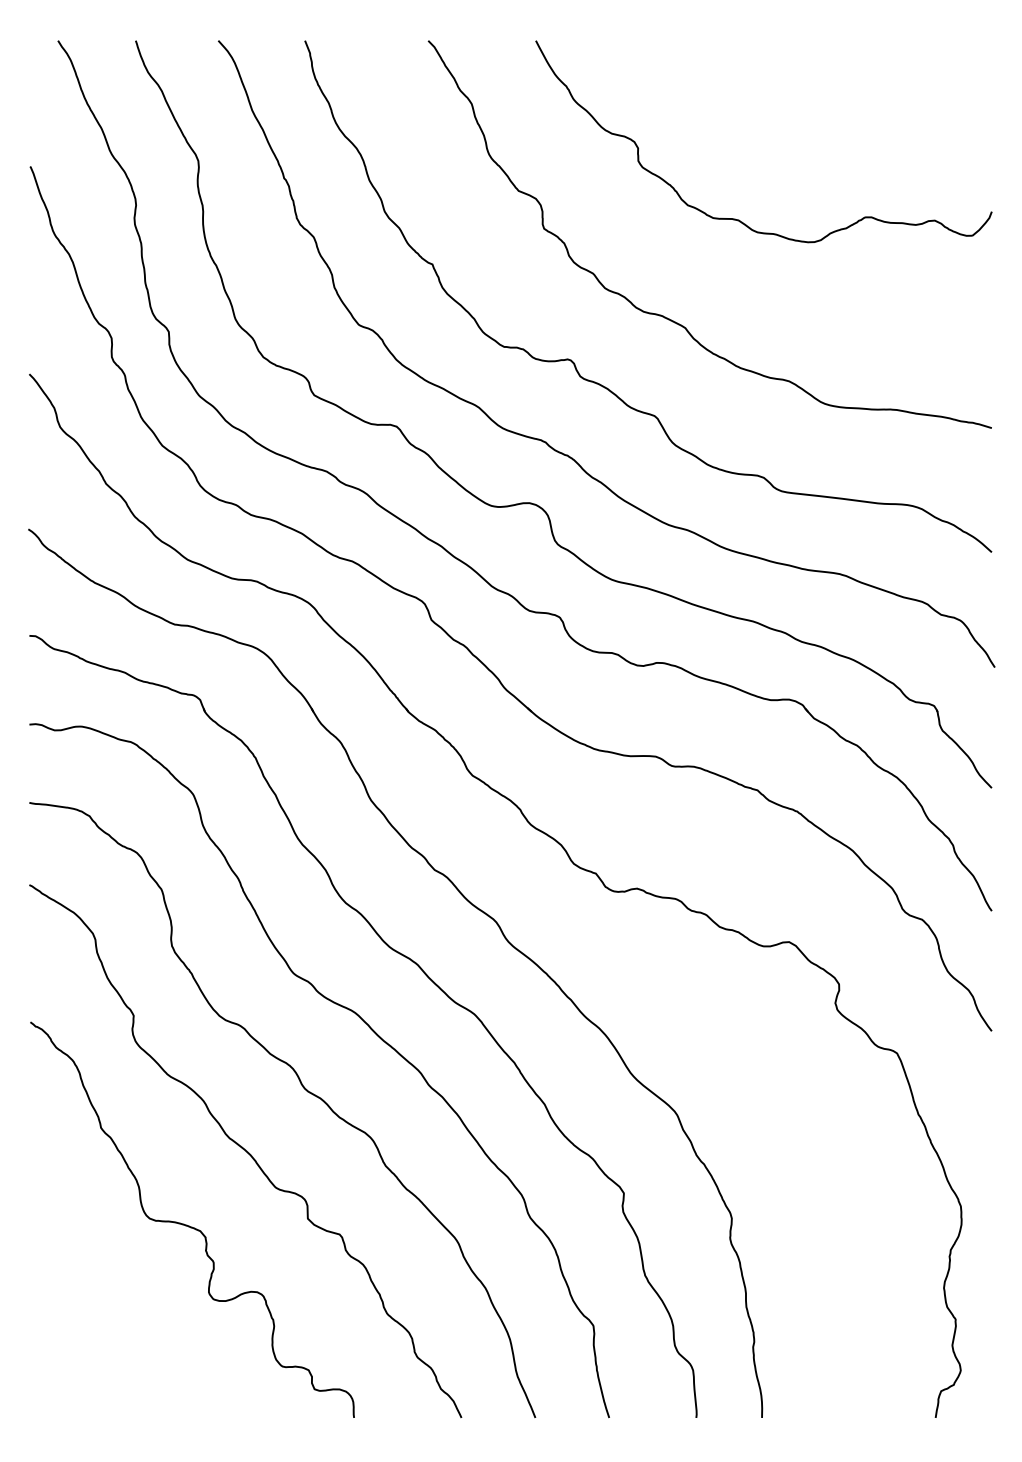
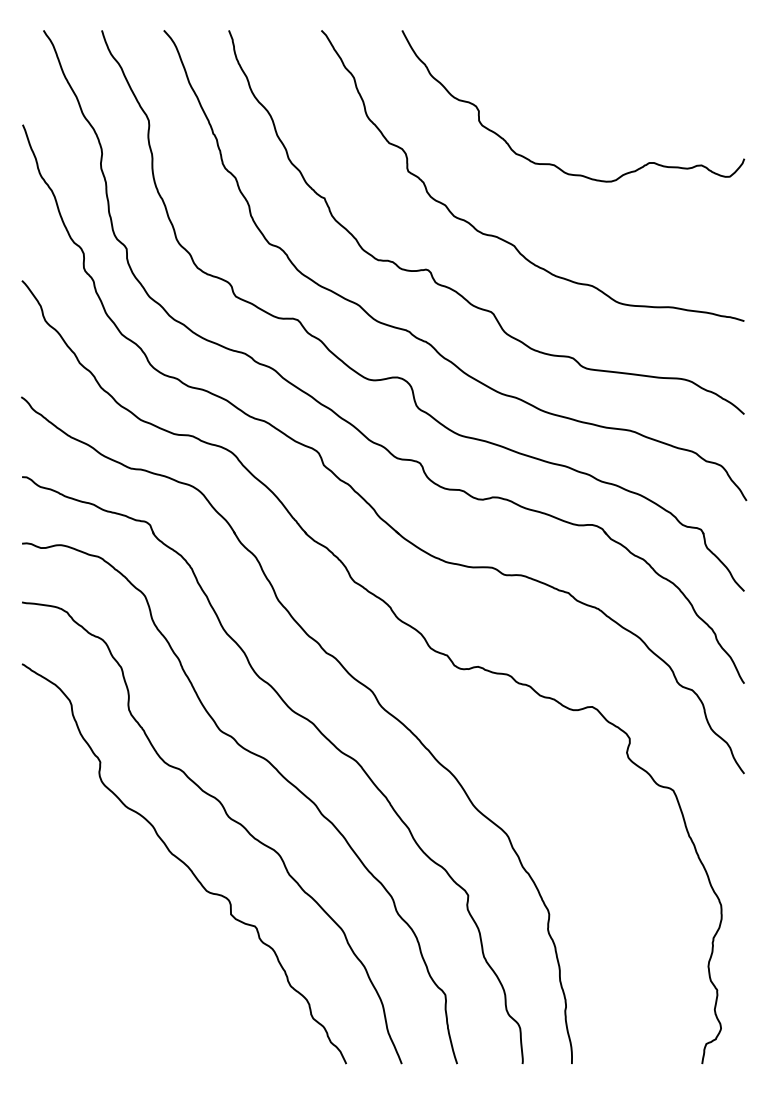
curve: (189, 1225) -> (142, 919), removed

